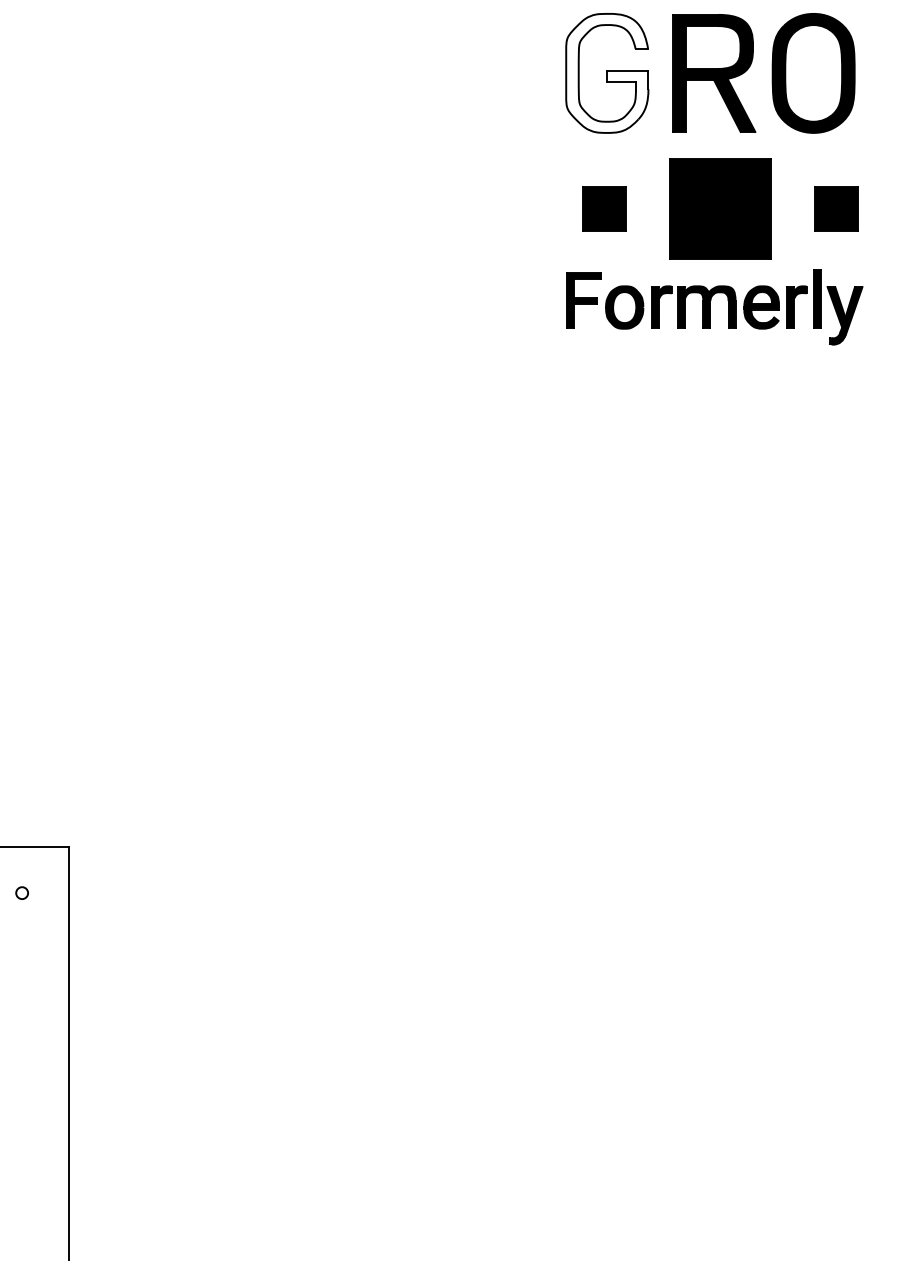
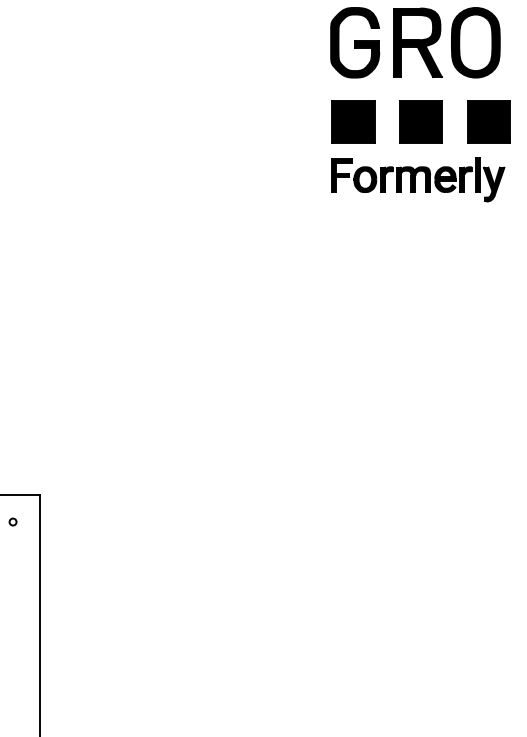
fill: (607, 72) -> (355, 42), added
part: (604, 208) -> (353, 121), size x1.67
part: (719, 208) -> (420, 121), size x0.71
part: (835, 208) -> (488, 121), size x1.67

